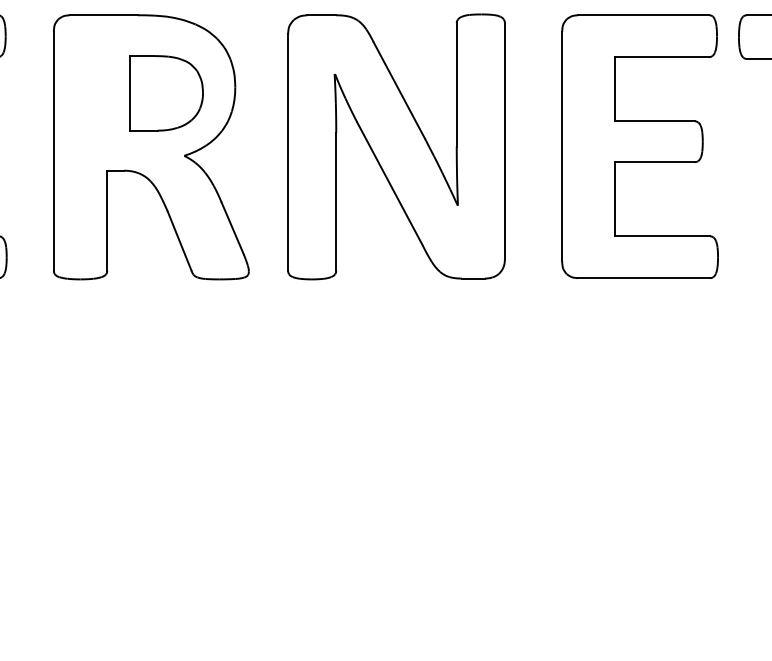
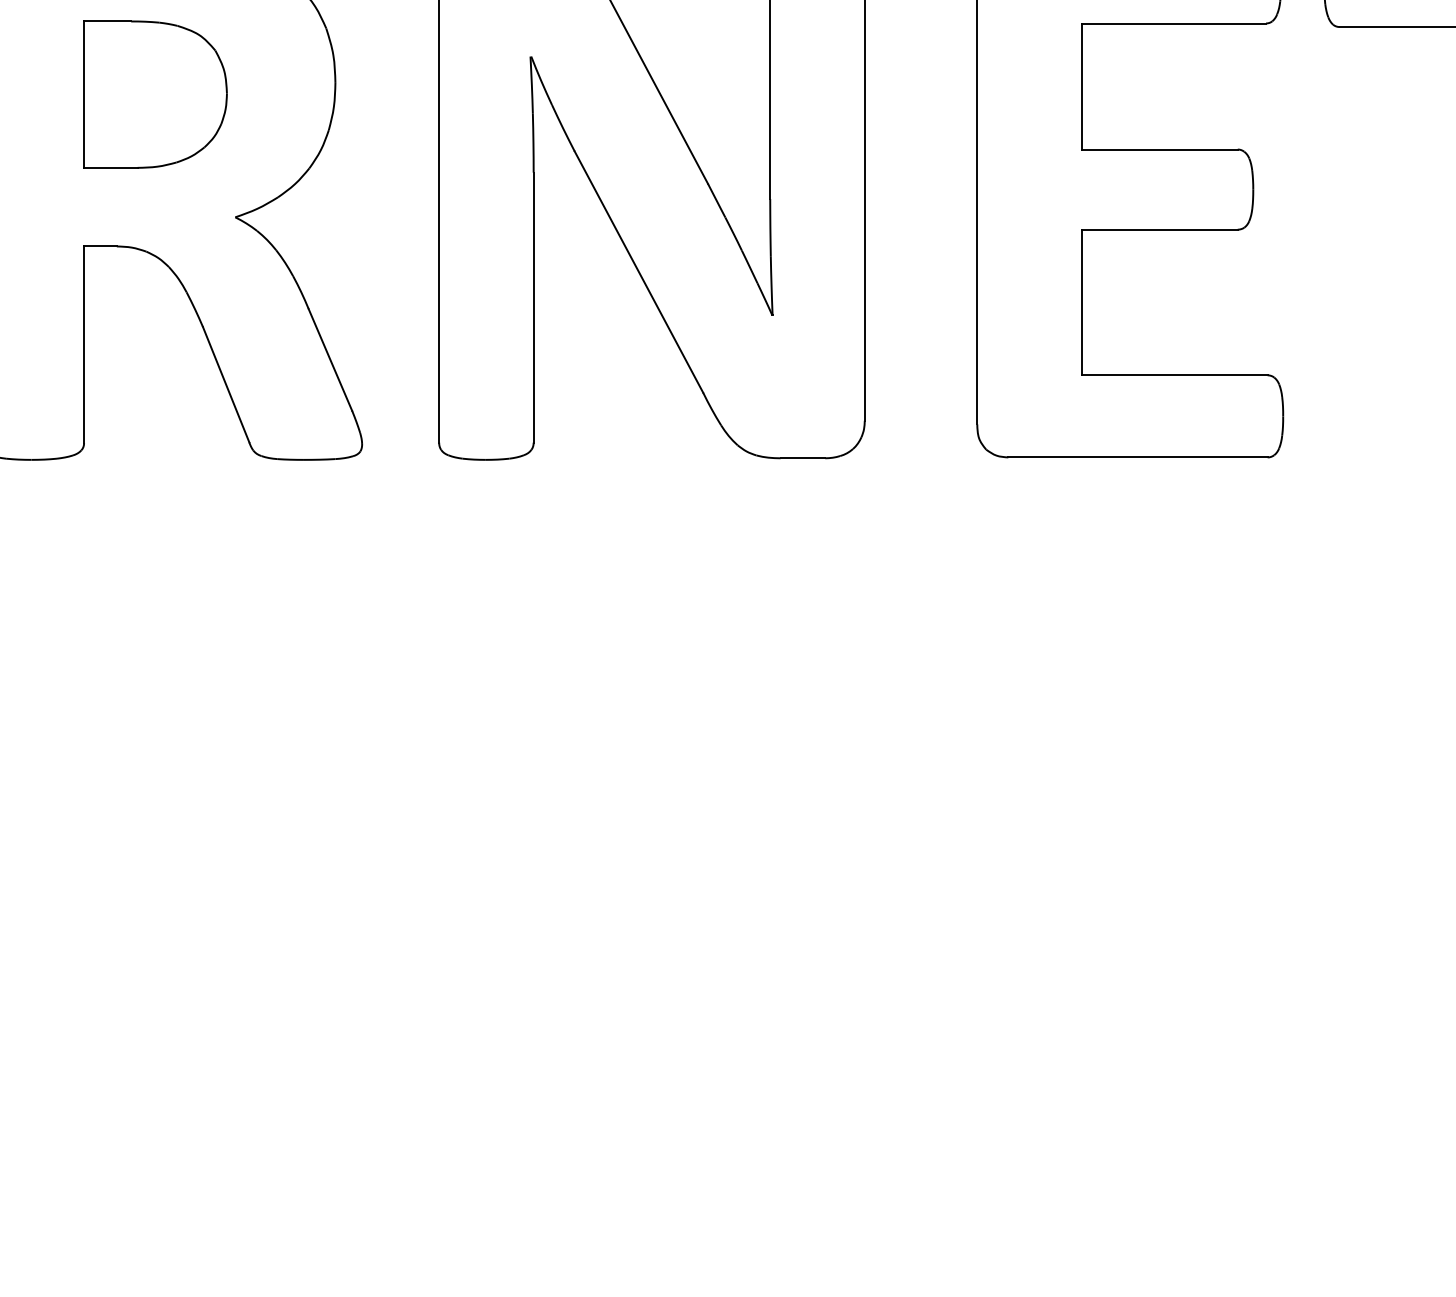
part: (166, 93) -> (155, 94), moved

